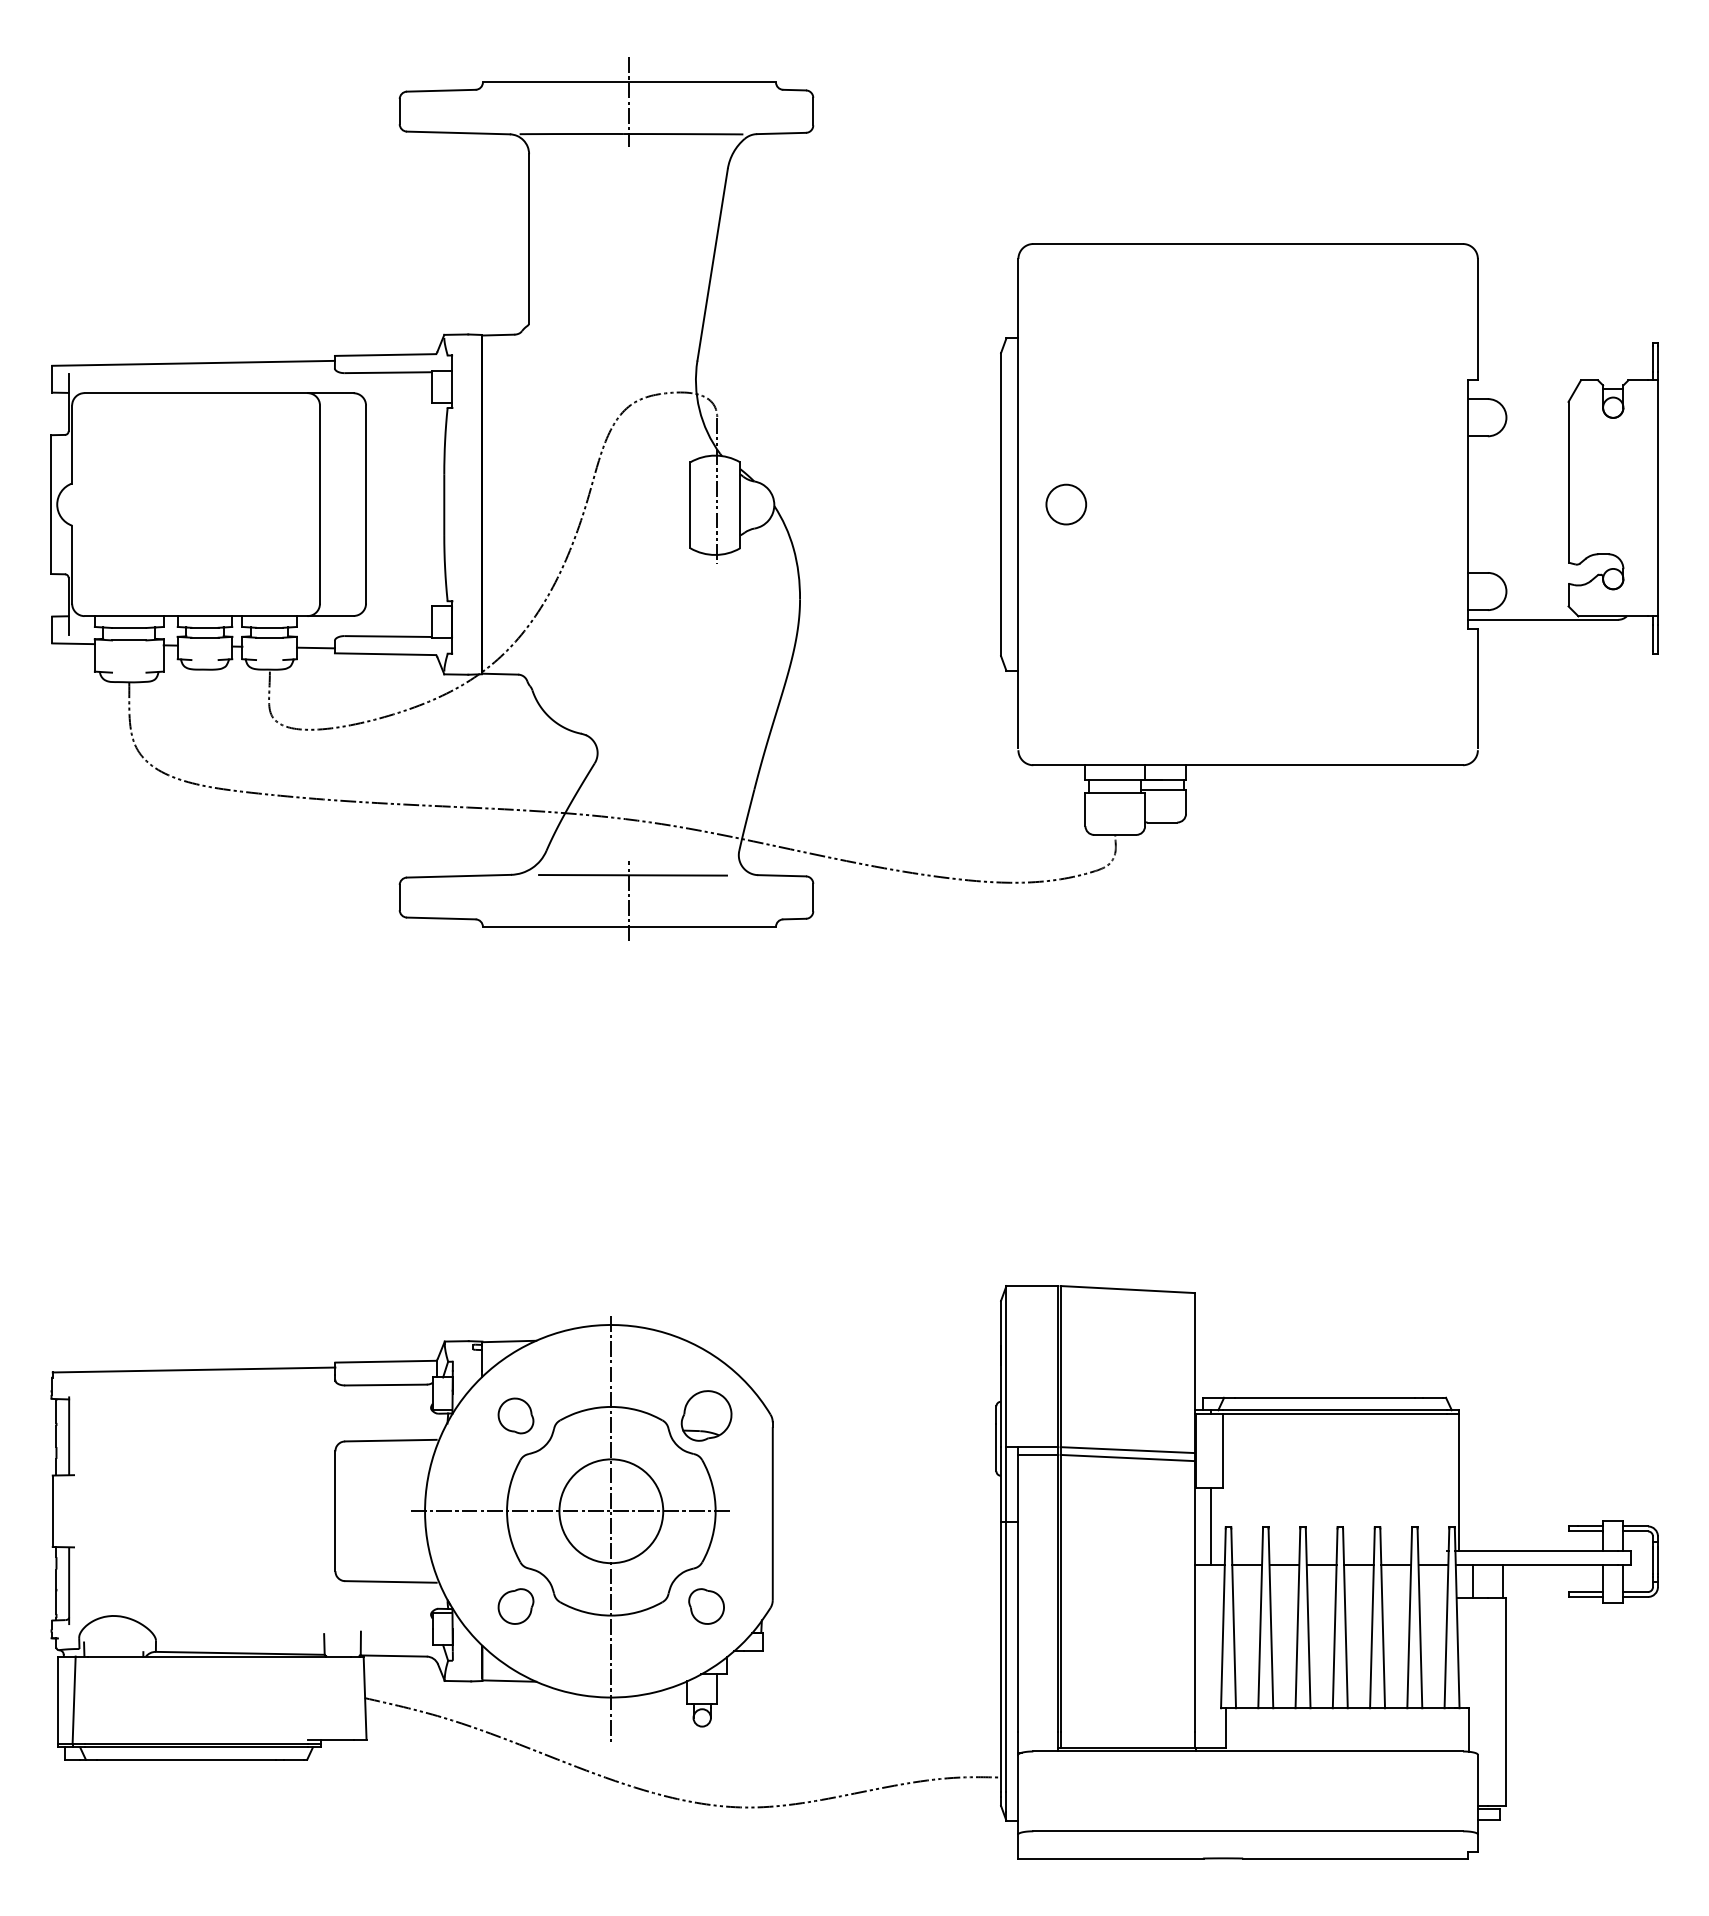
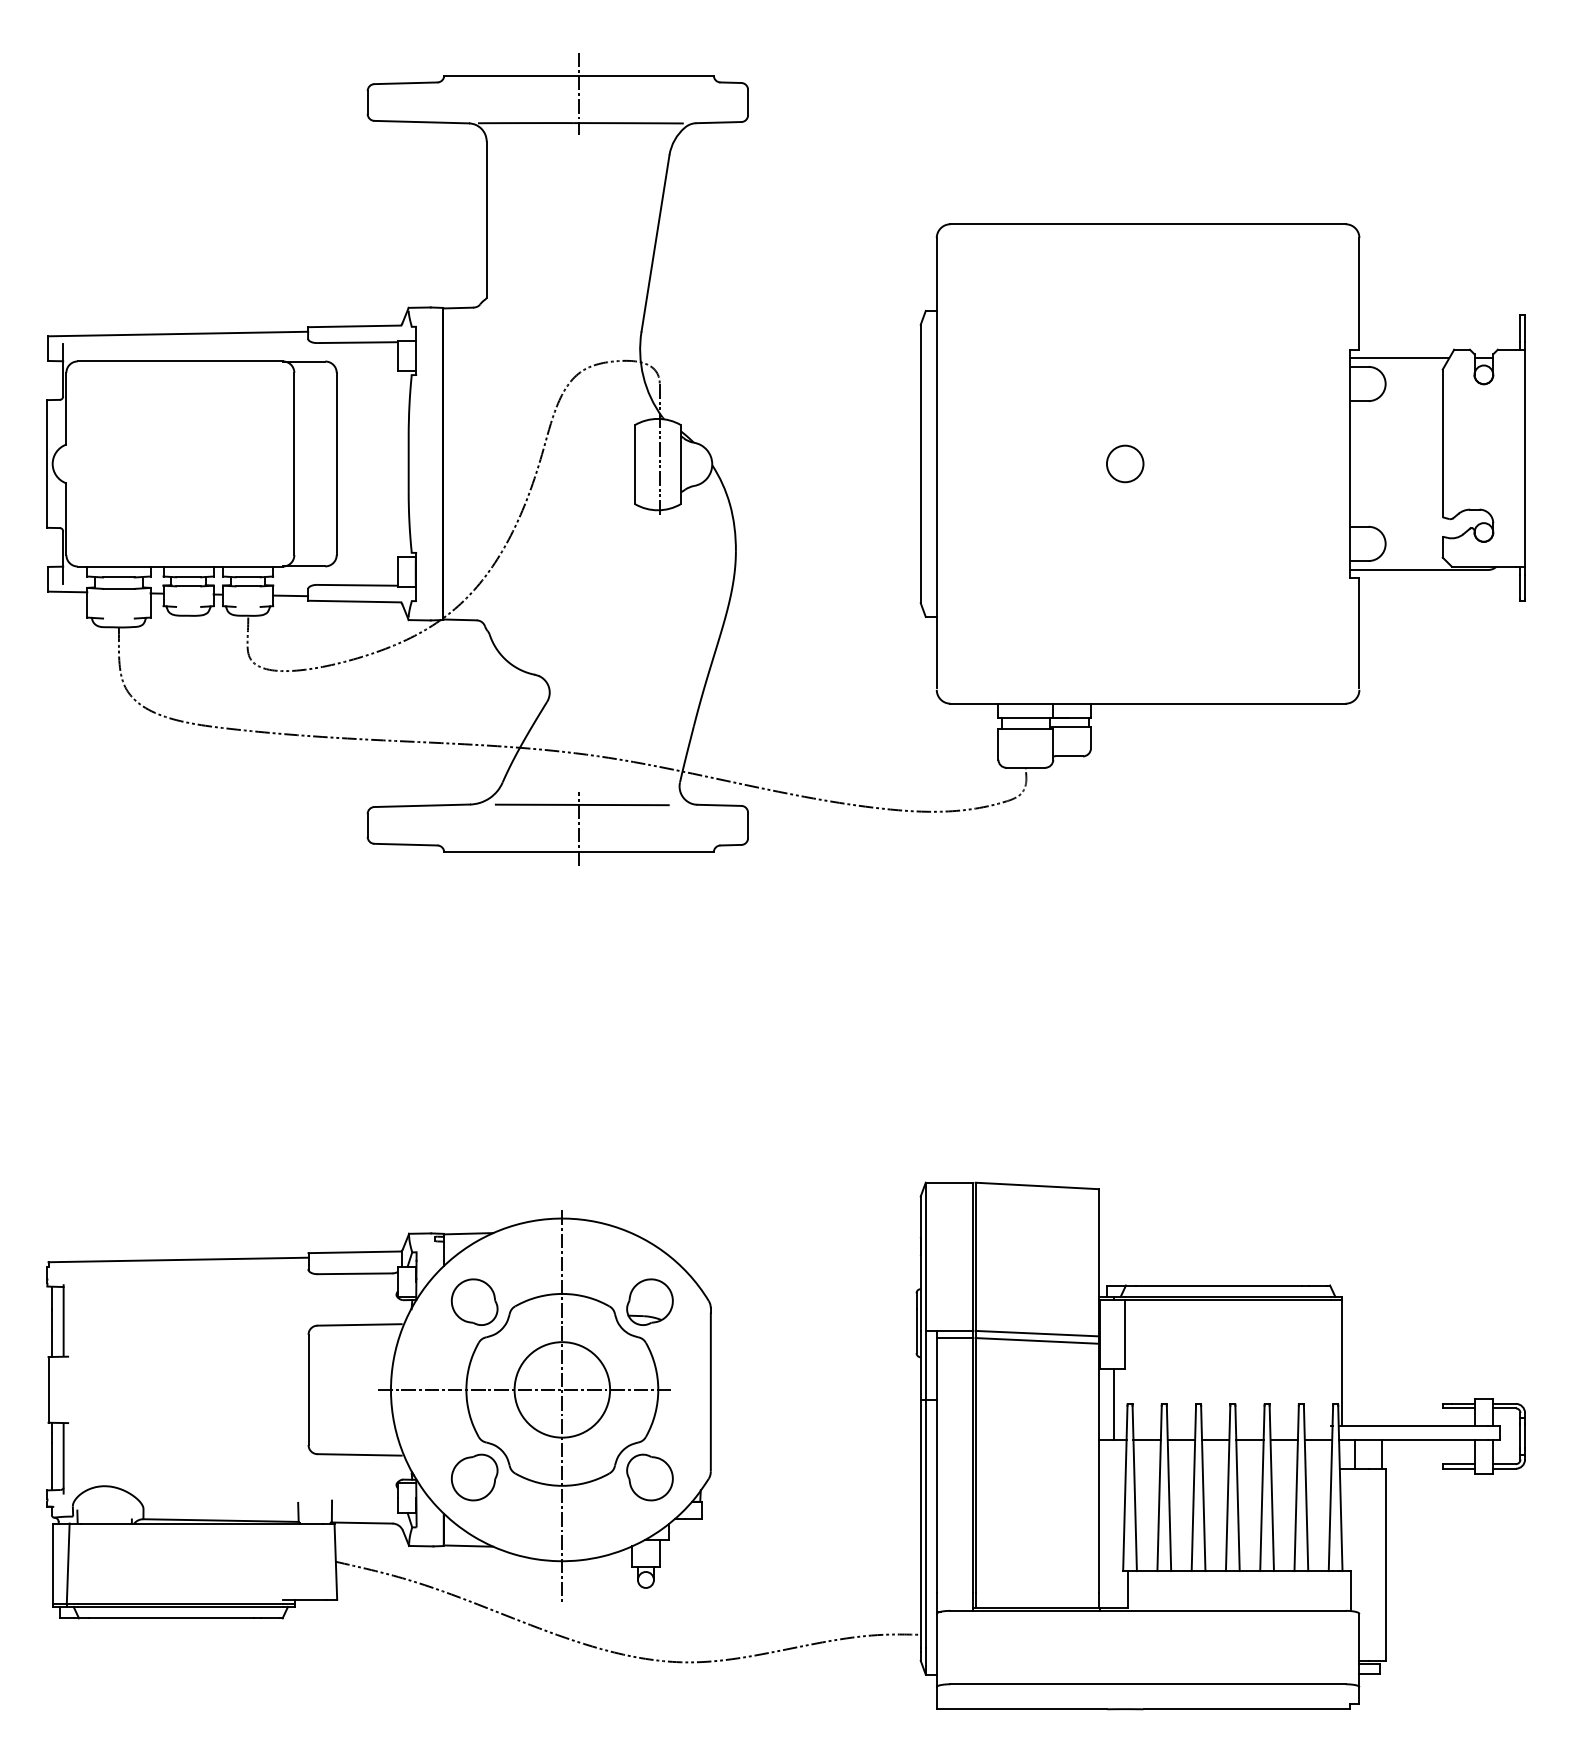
line: (1521, 389) -> (1399, 358), added
circle: (1066, 504) -> (1125, 463), moved
part: (515, 1415) -> (474, 1301), size x1.43
part: (515, 1606) -> (474, 1477), size x1.43
part: (706, 1606) -> (649, 1477), size x1.43

